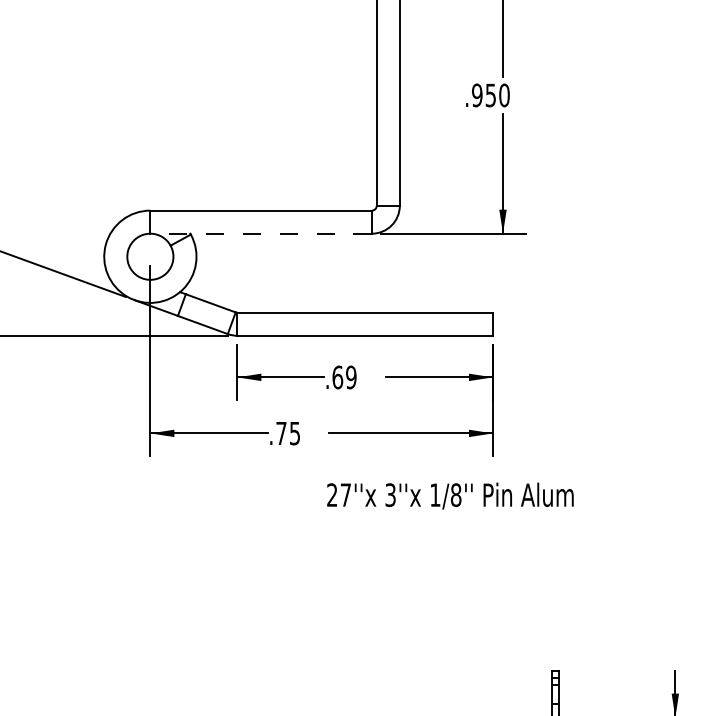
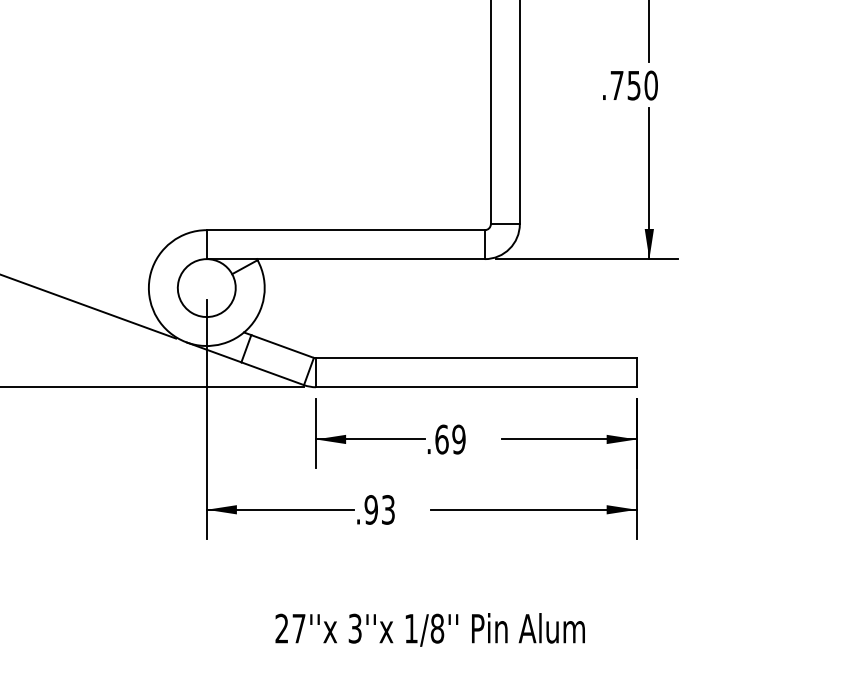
text: (477, 95) -> (617, 85), .950 -> .750
line: (261, 233) -> (346, 258), dashed -> solid
text: (288, 433) -> (380, 509), .75 -> .93
text: (450, 495) -> (430, 629), moved

